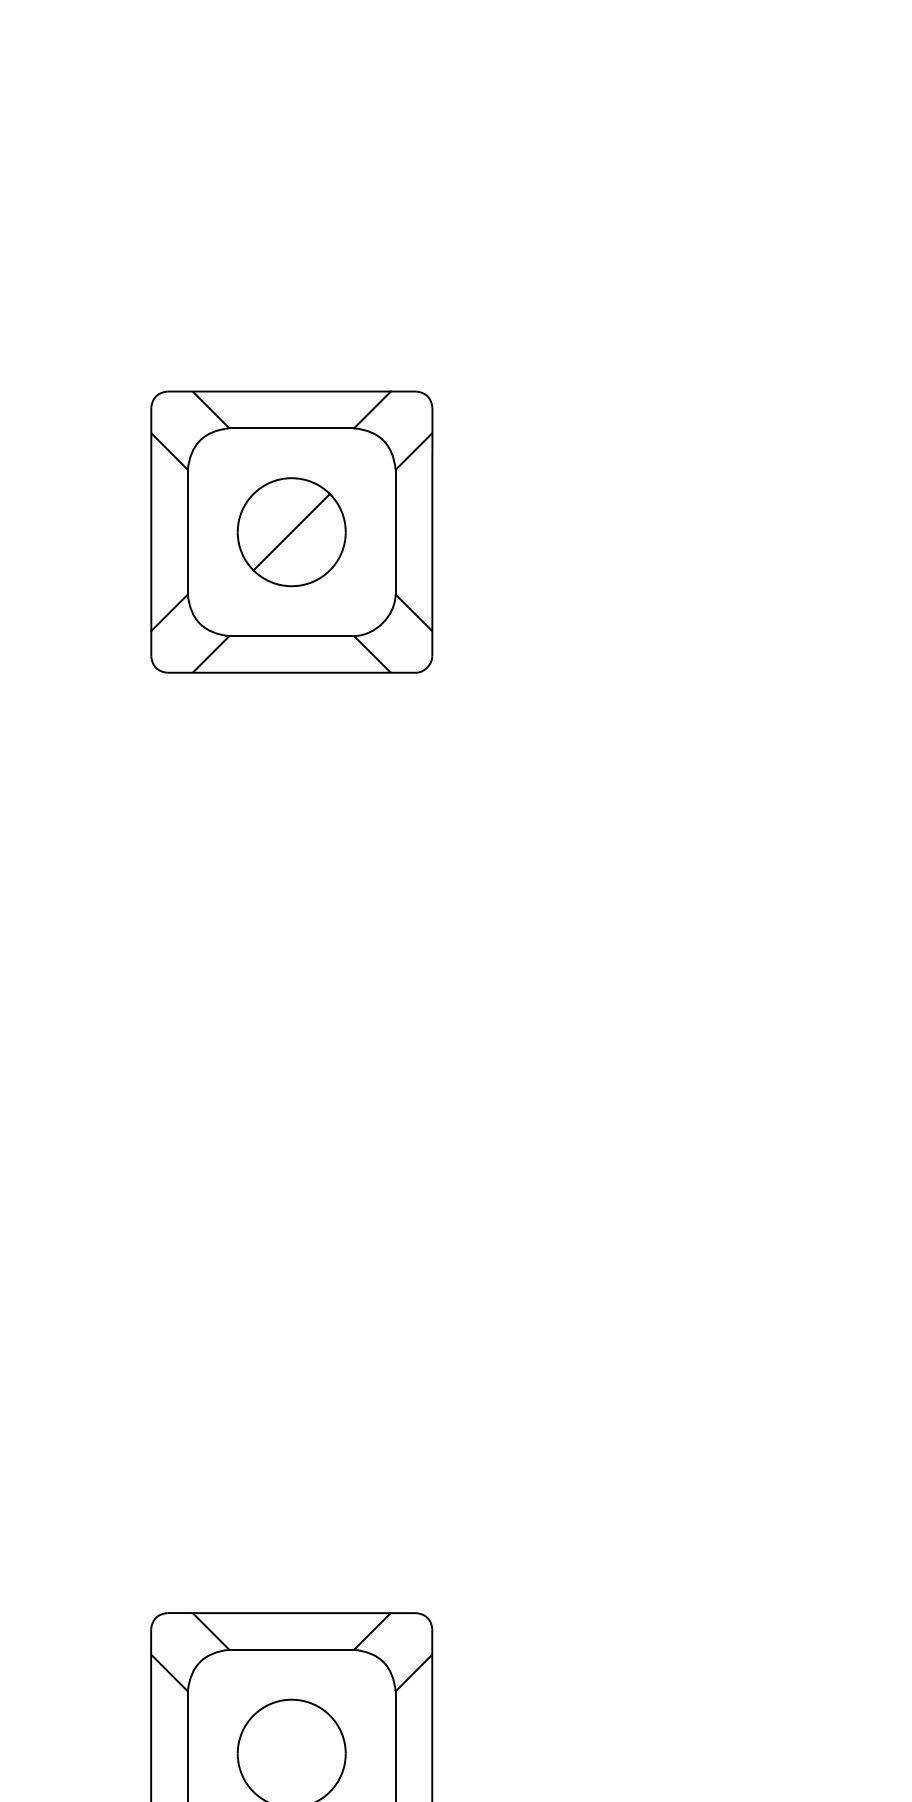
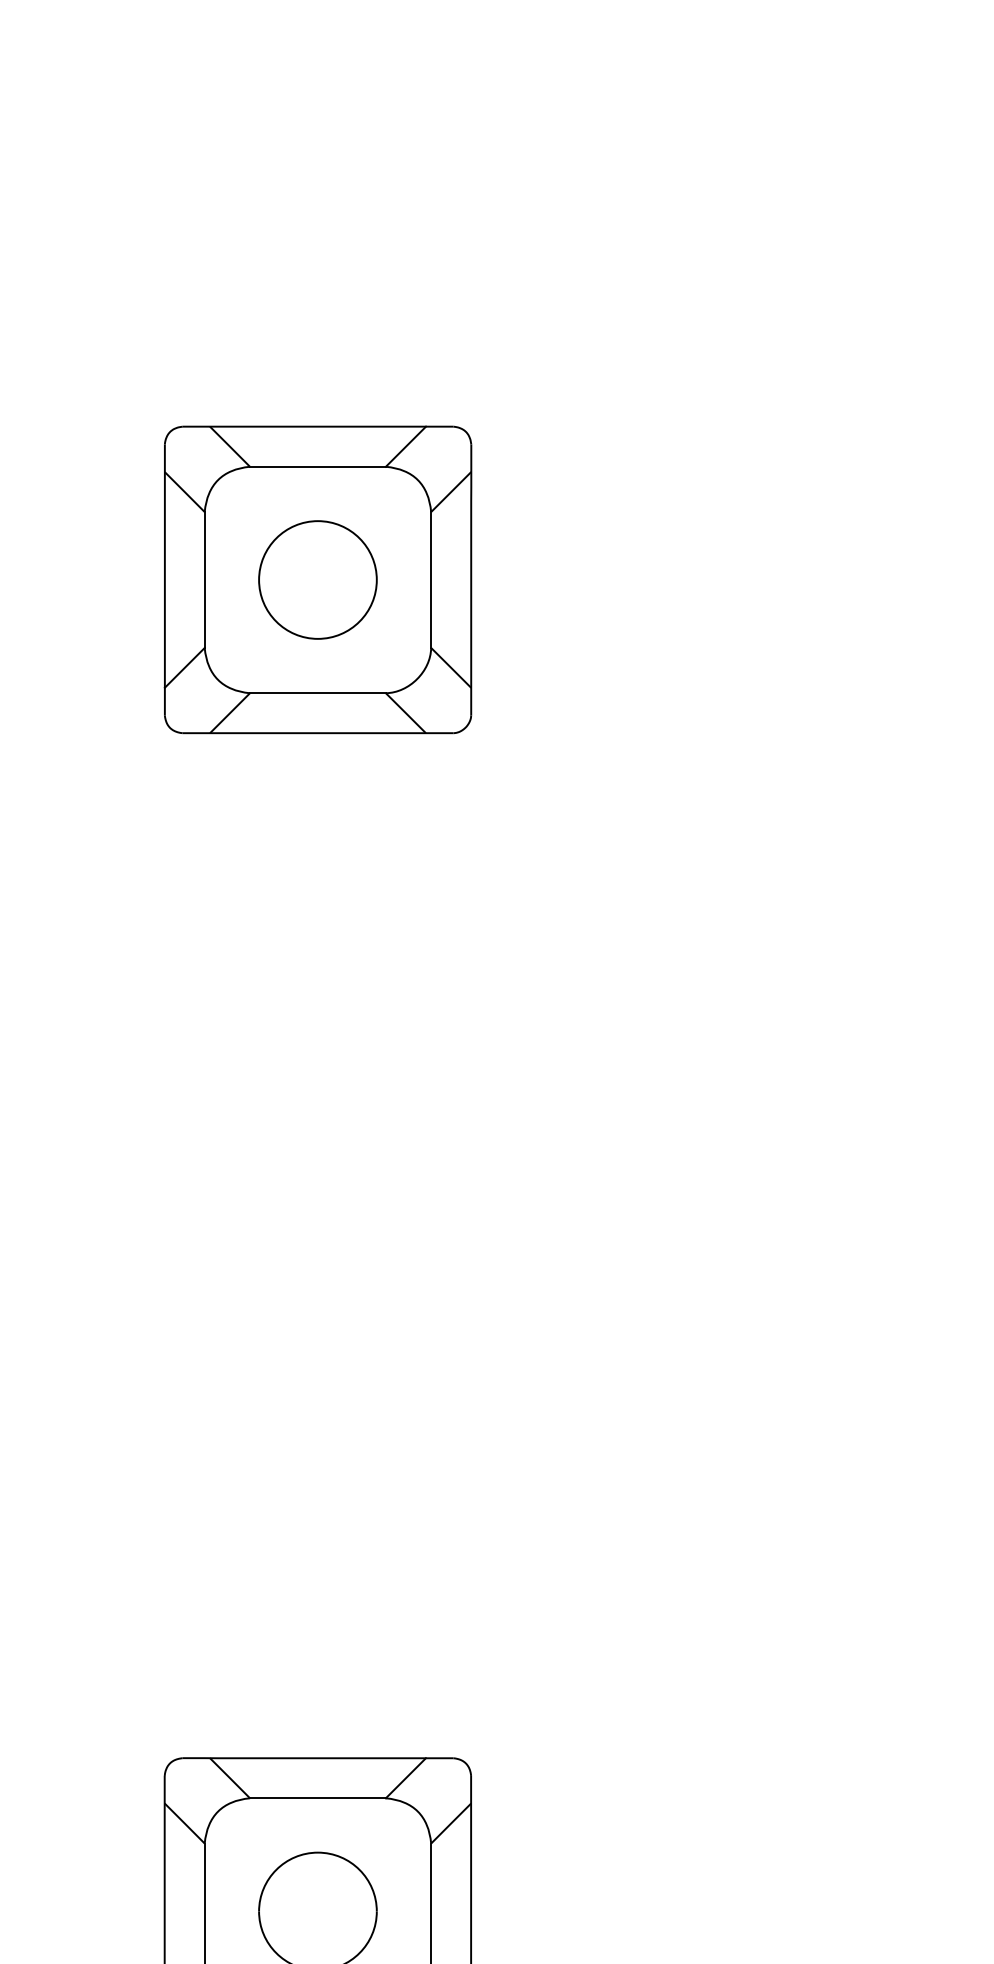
line: (291, 531) -> (317, 579), removed

